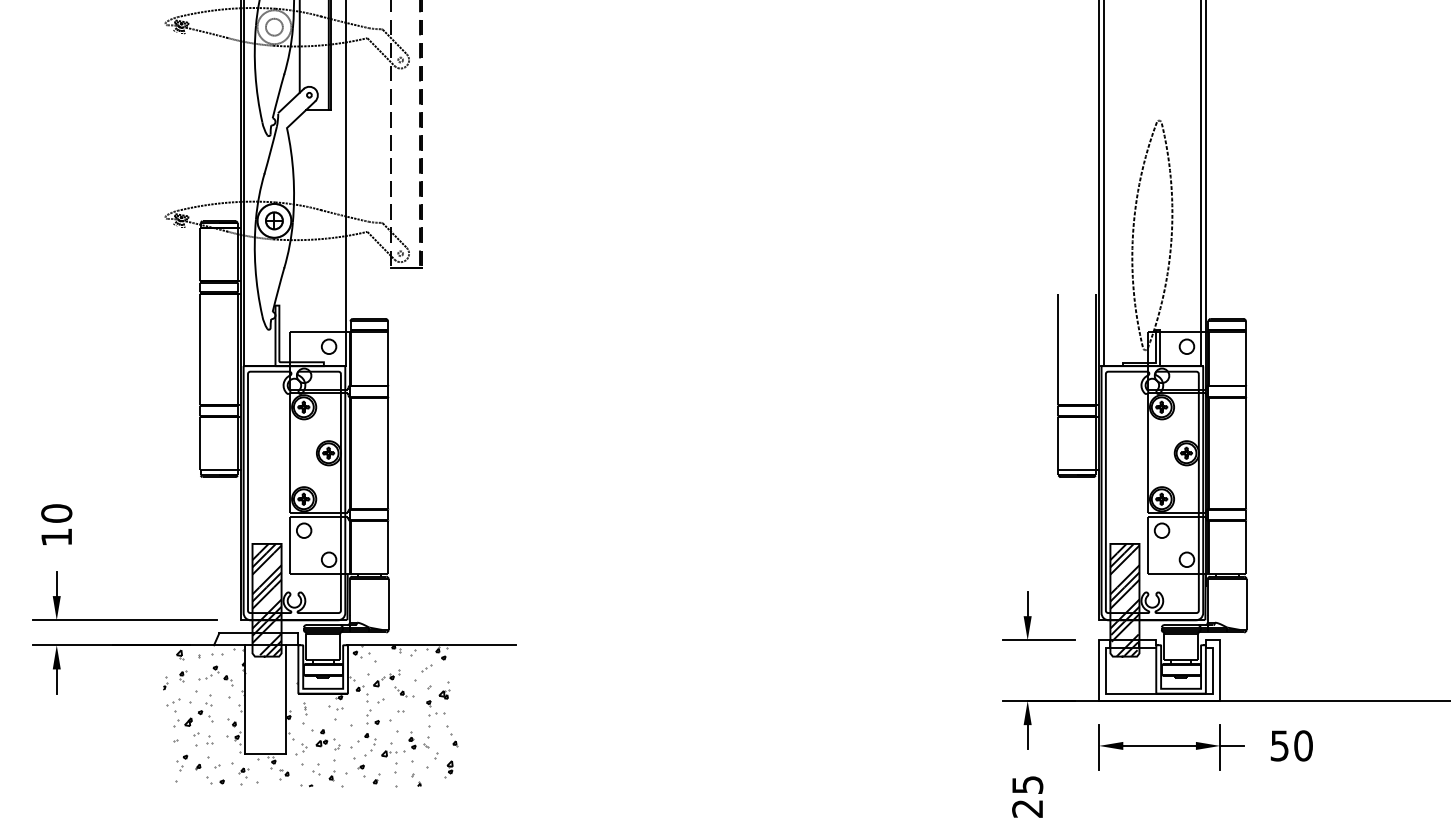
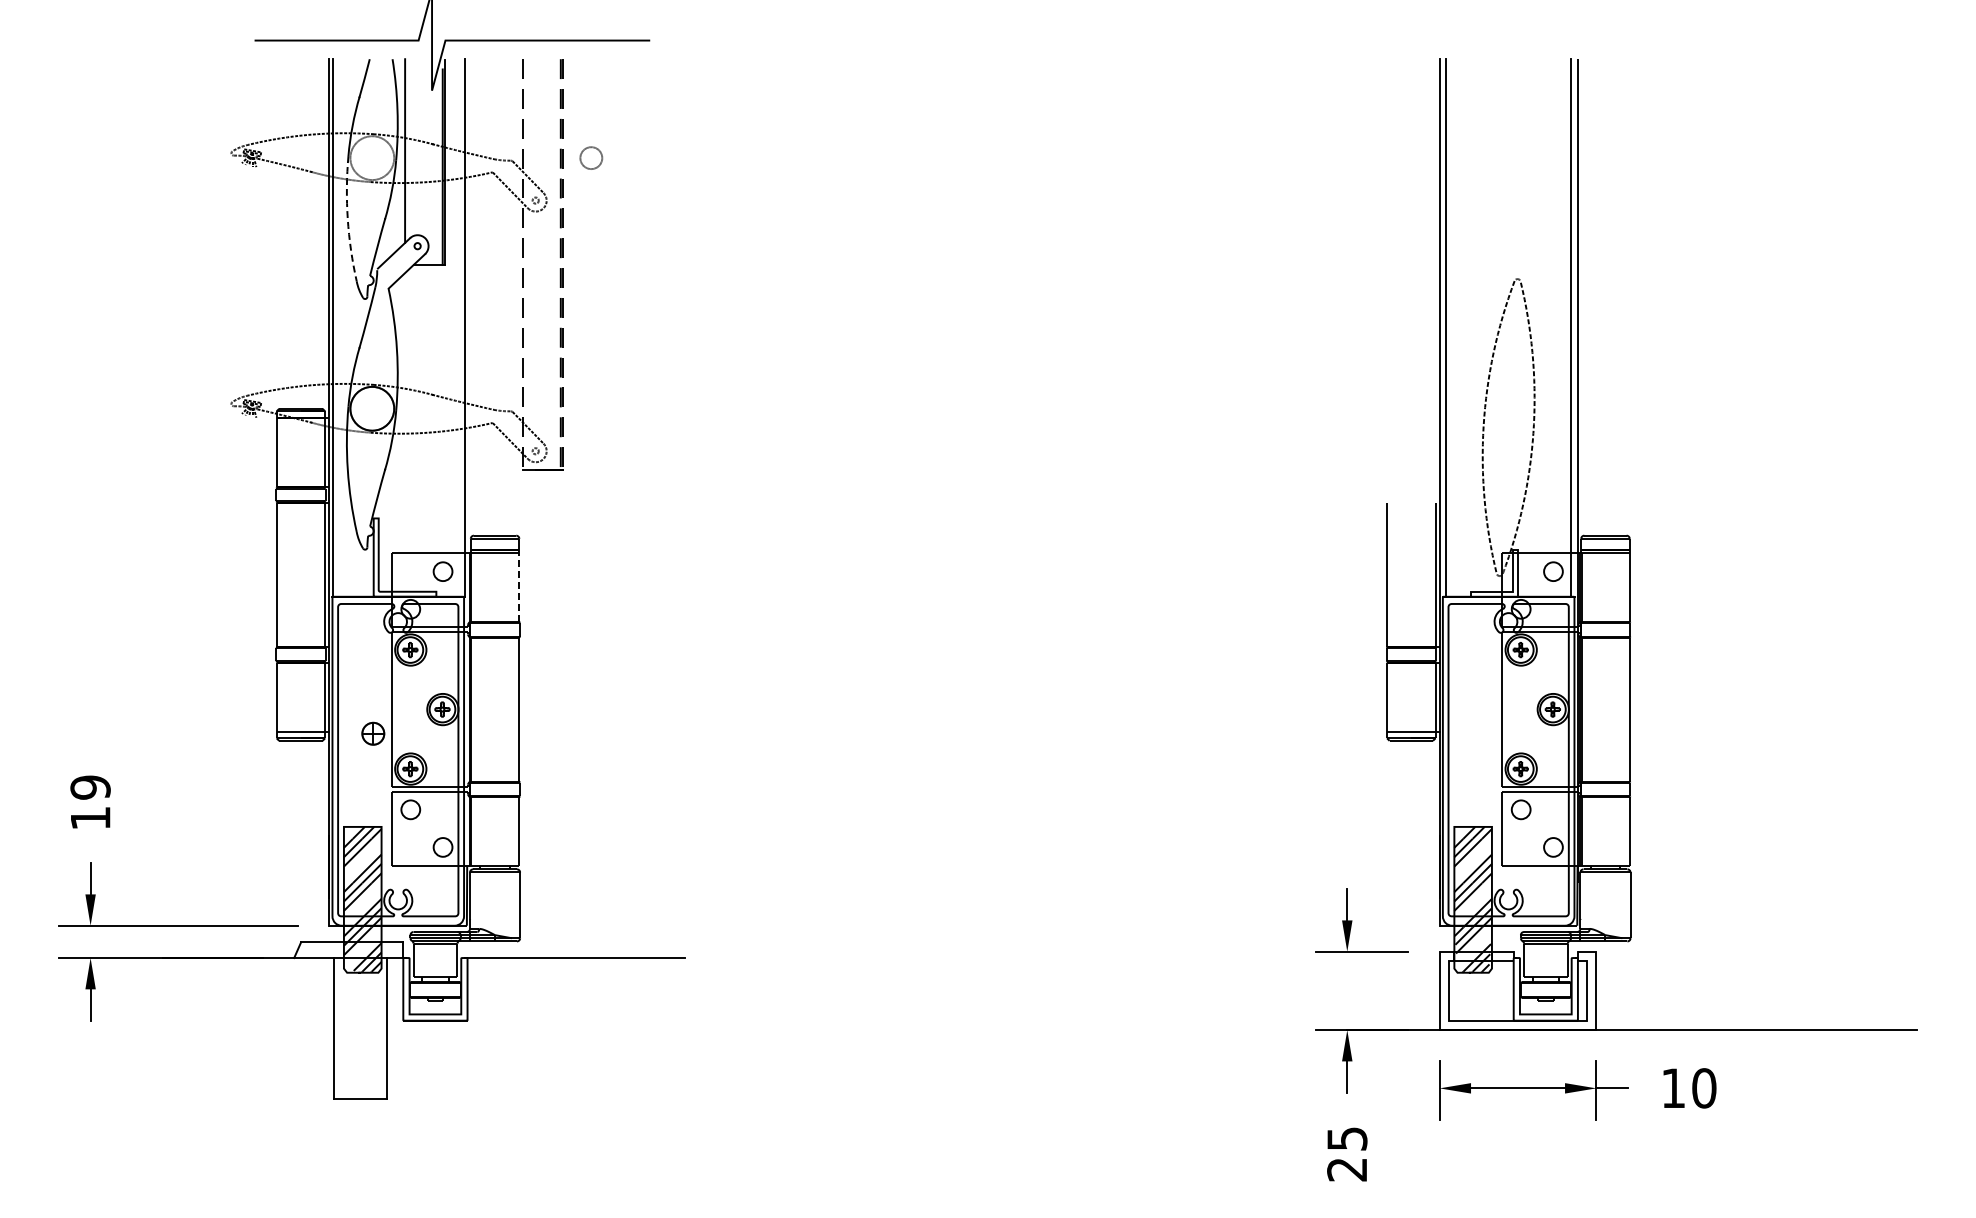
circle: (274, 26) -> (591, 157), moved
arc: (255, 74) -> (347, 219), solid -> dashed
part: (274, 220) -> (373, 733), moved
line: (388, 358) -> (519, 586), solid -> dashed
text: (56, 513) -> (90, 787), 10 -> 19
hatch: (310, 715) -> (418, 1049), removed
text: (1279, 746) -> (1673, 1088), 50 -> 10

